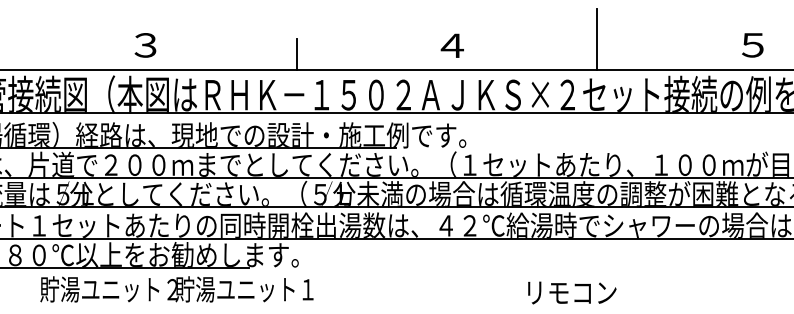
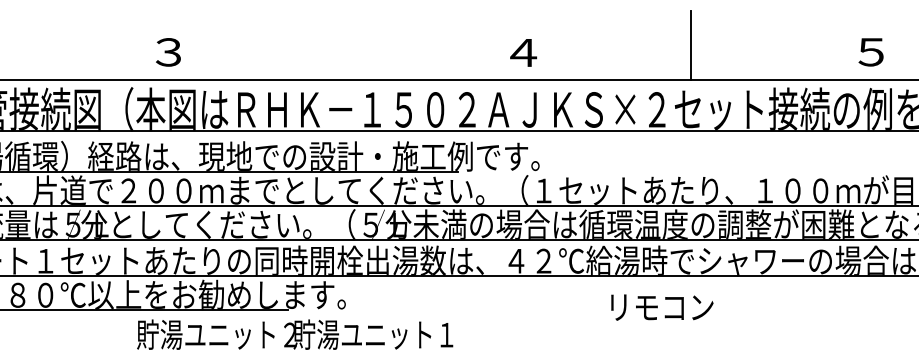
line: (296, 54) -> (343, 62), removed
text: (176, 289) -> (294, 334), moved
text: (572, 292) -> (662, 307), moved

